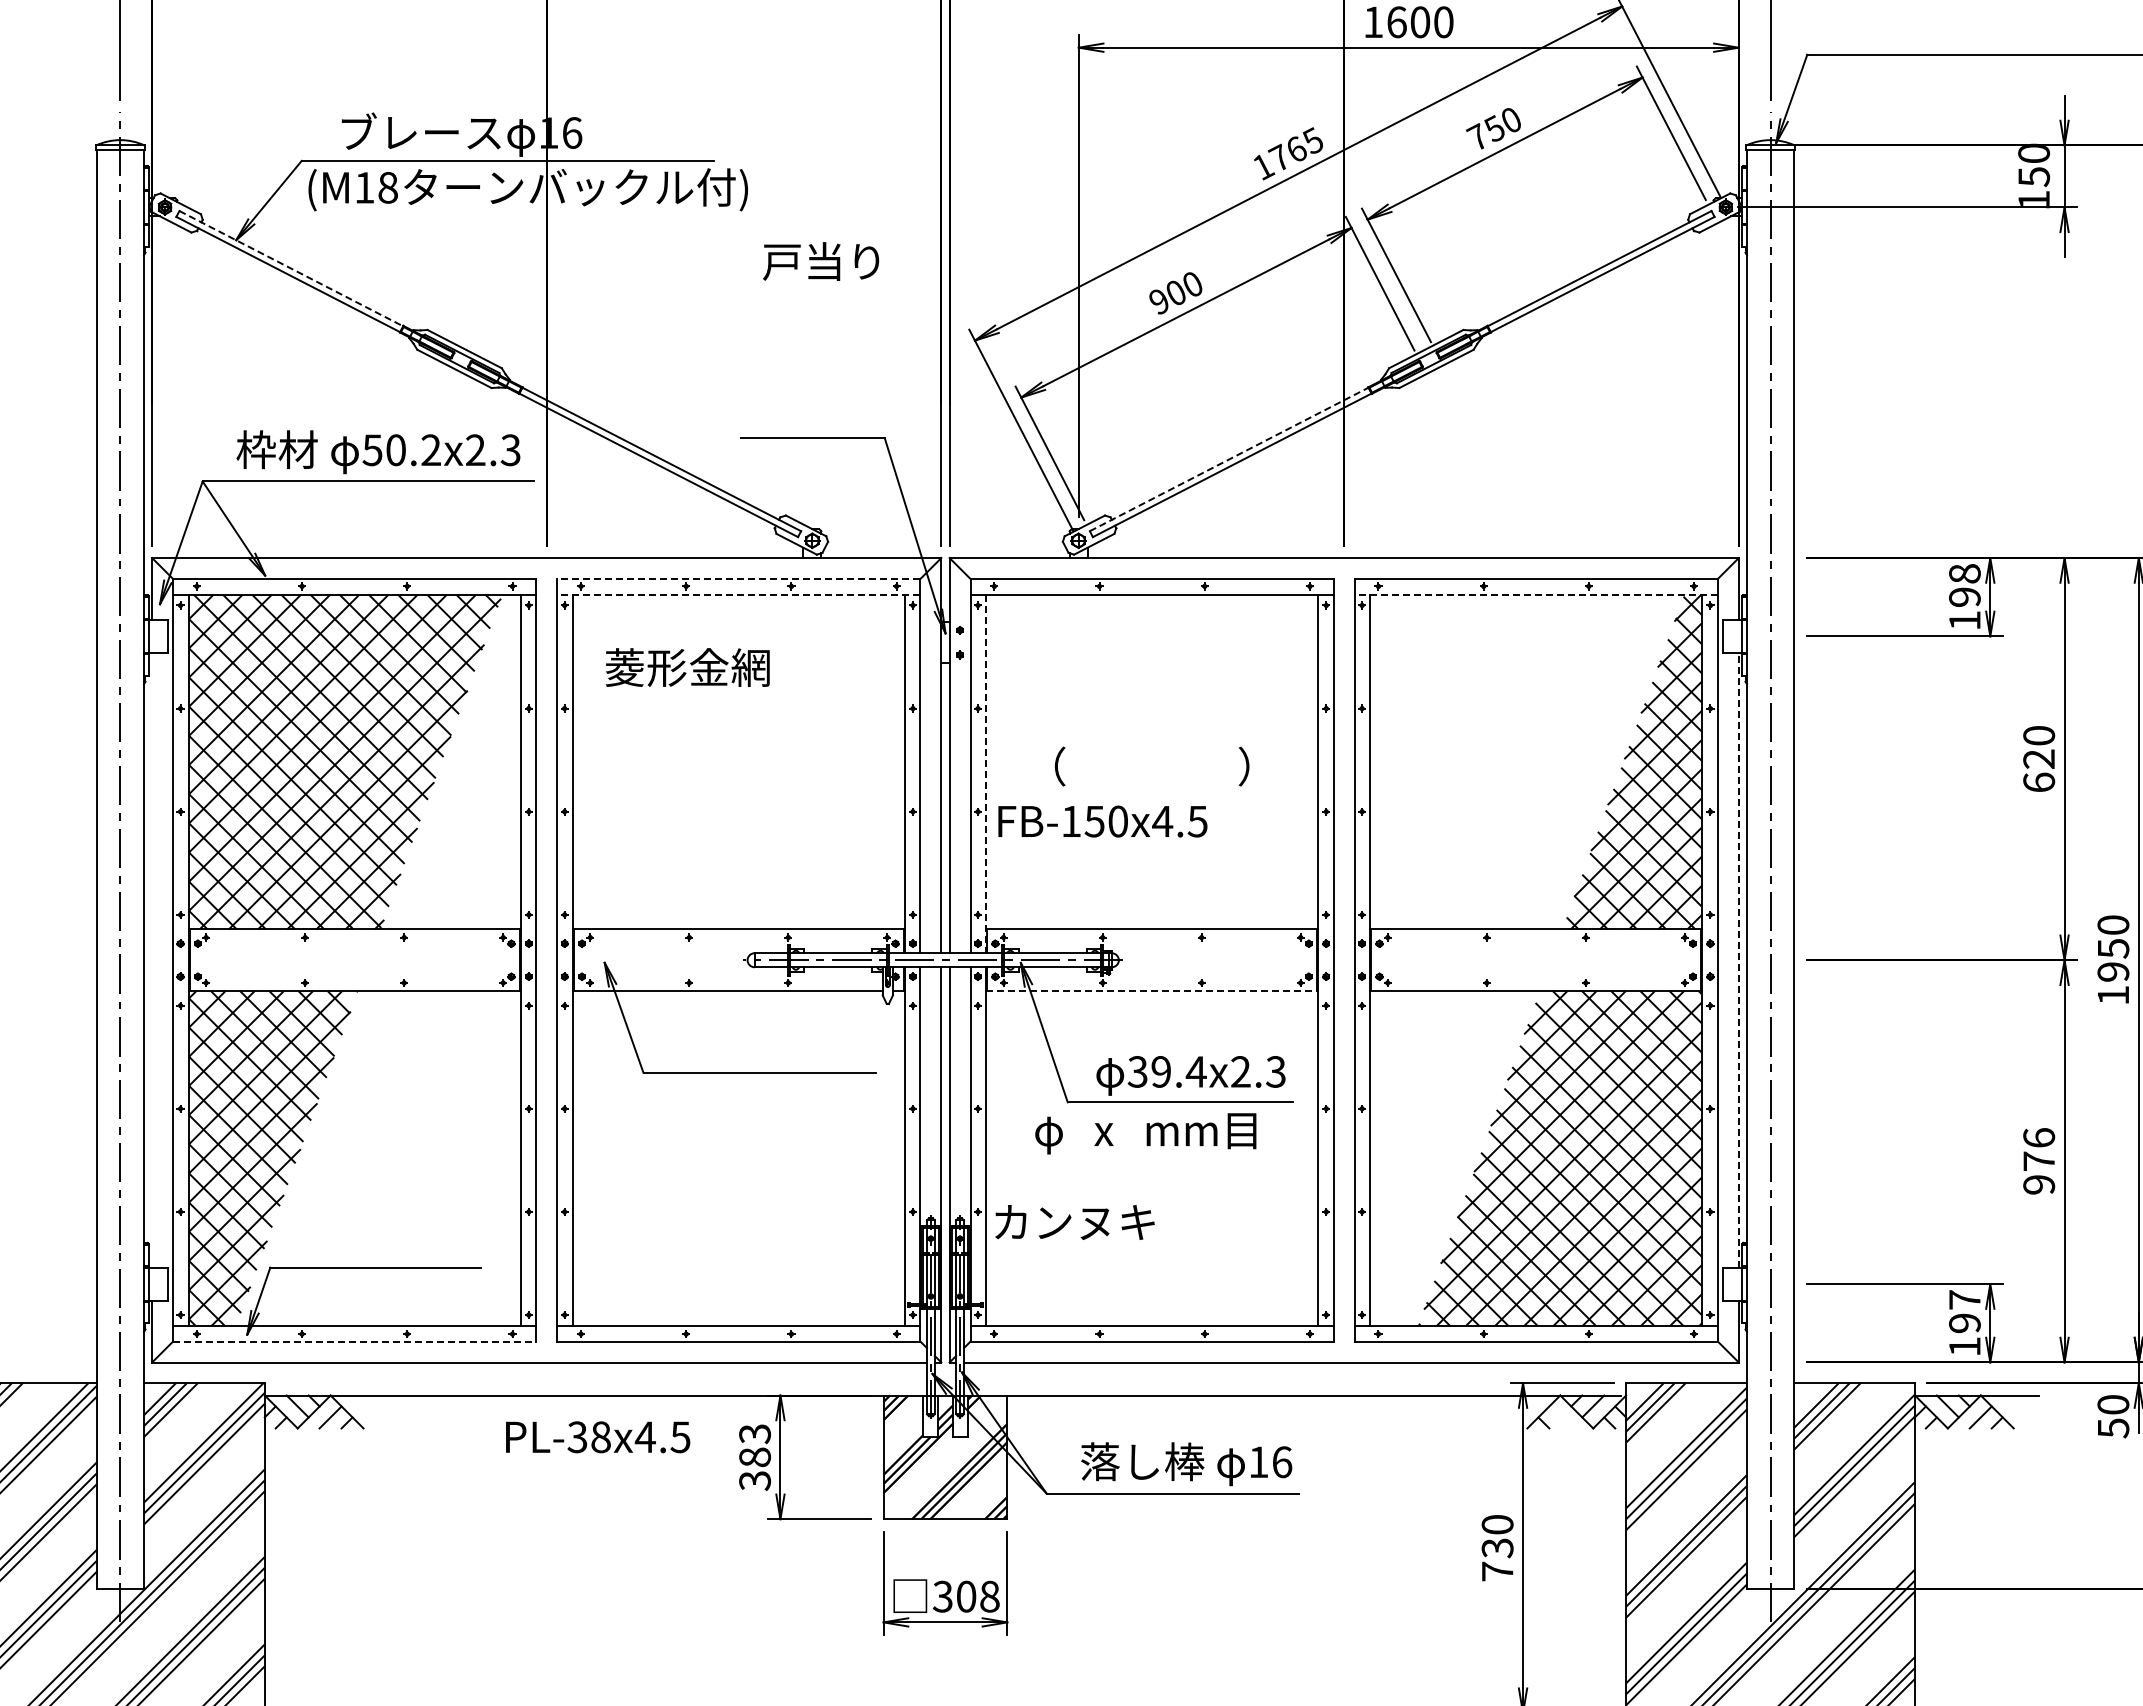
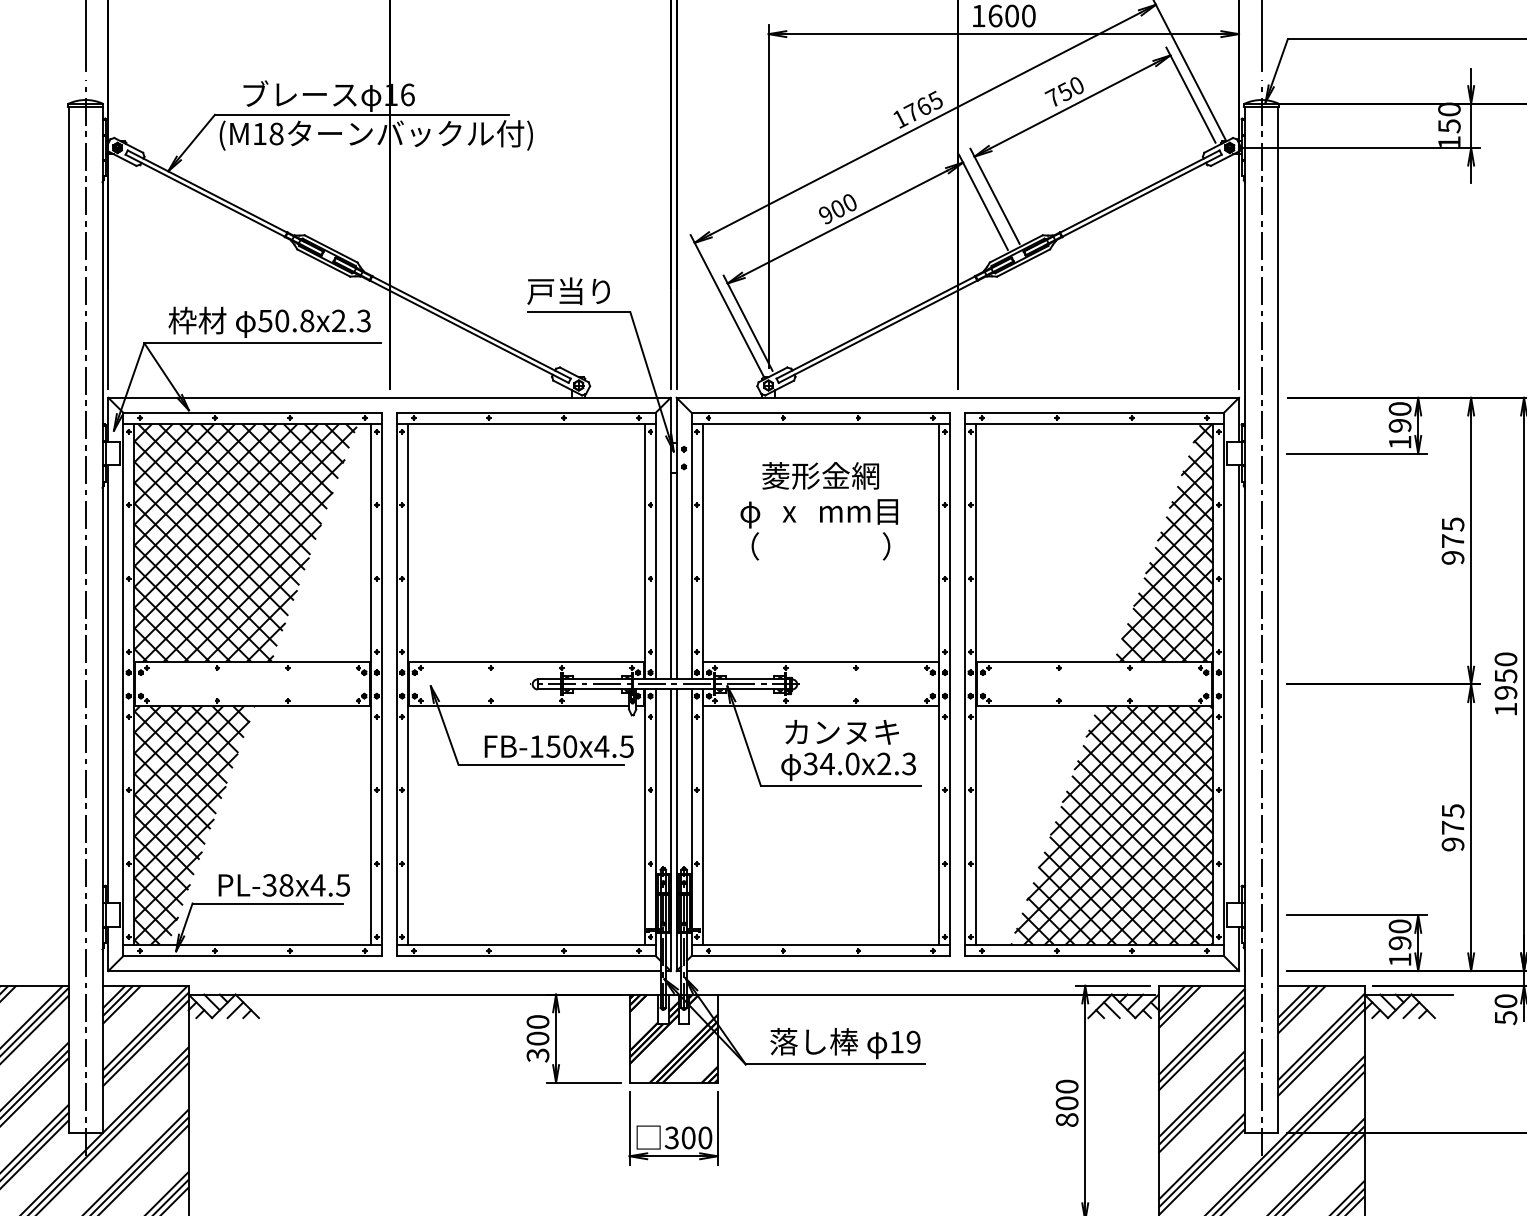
text: (821, 261) -> (568, 291), moved
line: (291, 268) -> (207, 191), dashed -> solid
text: (431, 450) -> (307, 321), 50.2x2.3 -> 50.8x2.3
line: (1229, 459) -> (876, 327), dashed -> solid
text: (1964, 573) -> (1399, 408), 198 -> 190
line: (738, 578) -> (526, 412), dashed -> solid
line: (738, 594) -> (526, 423), dashed -> solid
line: (1536, 594) -> (1094, 423), dashed -> solid
text: (687, 667) -> (820, 475), moved
text: (2039, 759) -> (1453, 541), 620 -> 975
line: (986, 774) -> (702, 552), dashed -> solid
text: (1102, 821) -> (558, 746), moved
line: (152, 959) -> (108, 683), added
line: (1738, 959) -> (1238, 683), dashed -> solid
line: (1152, 991) -> (821, 706), dashed -> solid
text: (1178, 1071) -> (839, 763), 39.4x2.3 -> 34.0x2.3
text: (1145, 1133) -> (819, 513), moved
text: (2039, 1138) -> (1453, 811), 976 -> 975
text: (1074, 1222) -> (841, 732), moved
text: (1964, 1299) -> (1399, 926), 197 -> 190
line: (354, 1341) -> (252, 956), dashed -> solid
line: (1560, 1417) -> (1111, 1010), added
text: (598, 1437) -> (284, 885), moved
text: (754, 1445) -> (537, 1030), 383 -> 300
text: (1282, 1462) -> (913, 1042), 16 -> 19
text: (1497, 1559) -> (1067, 1111), 730 -> 800
text: (989, 1596) -> (705, 1137), 308 -> 300

